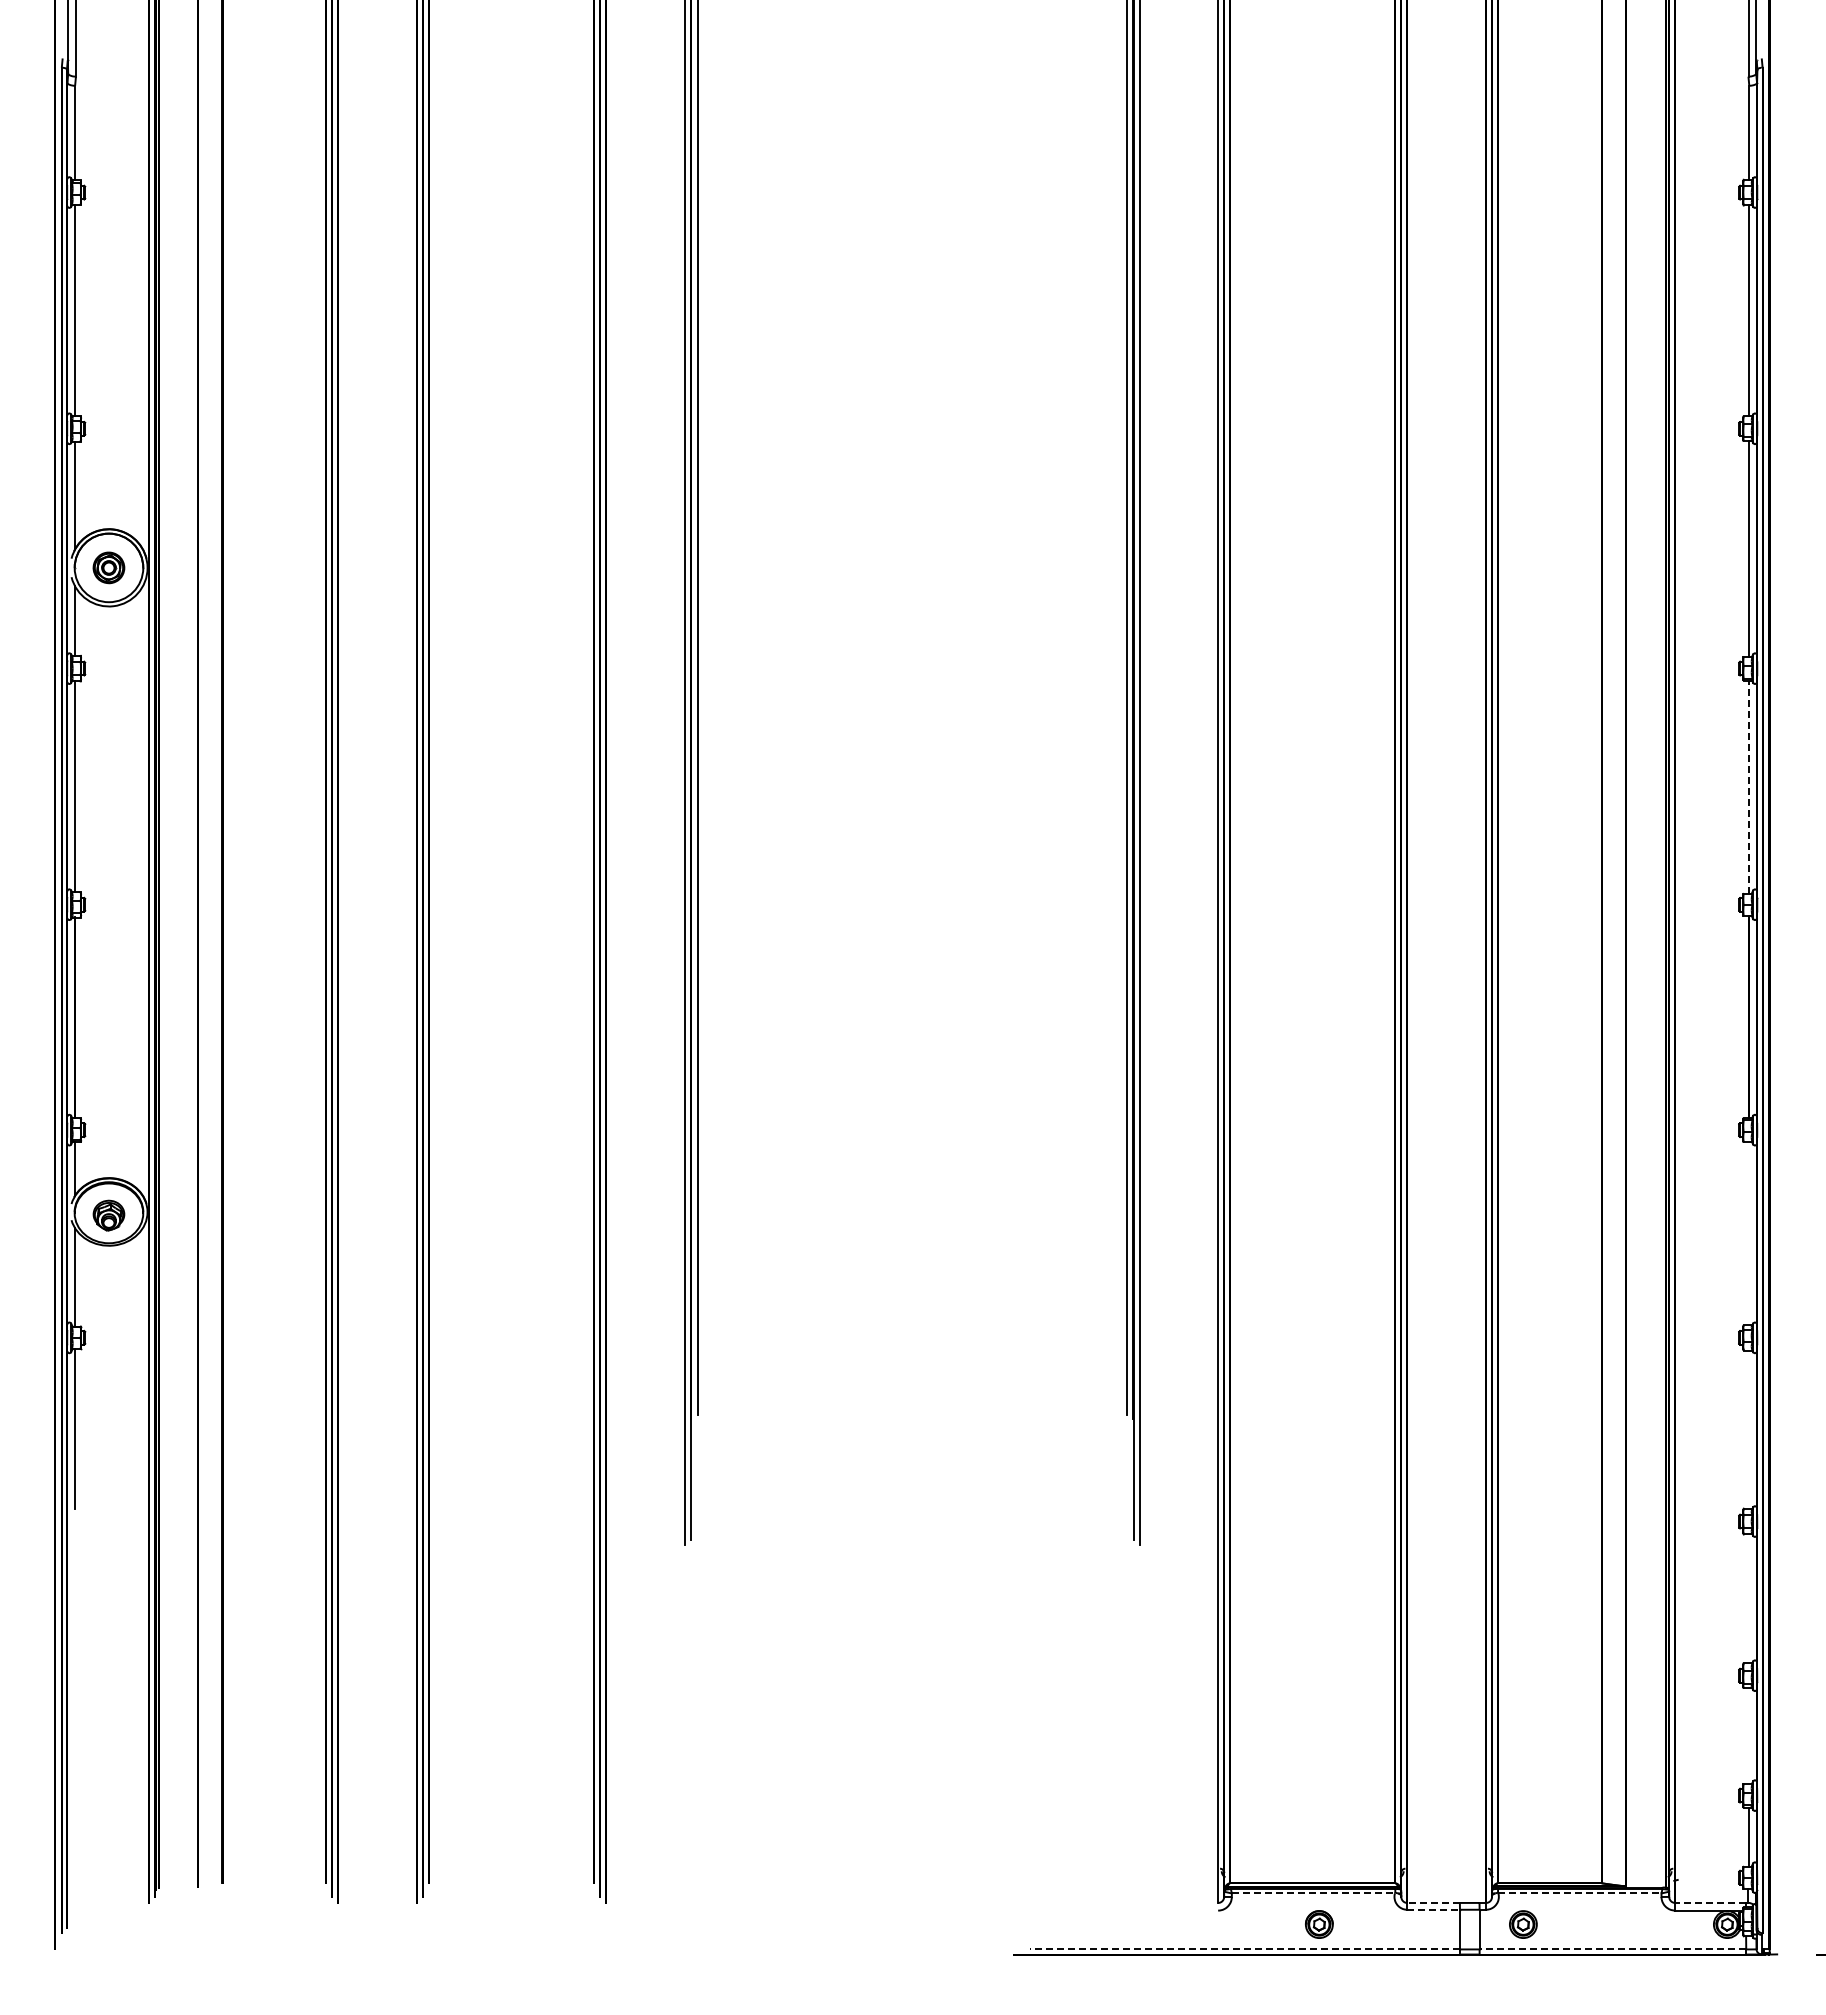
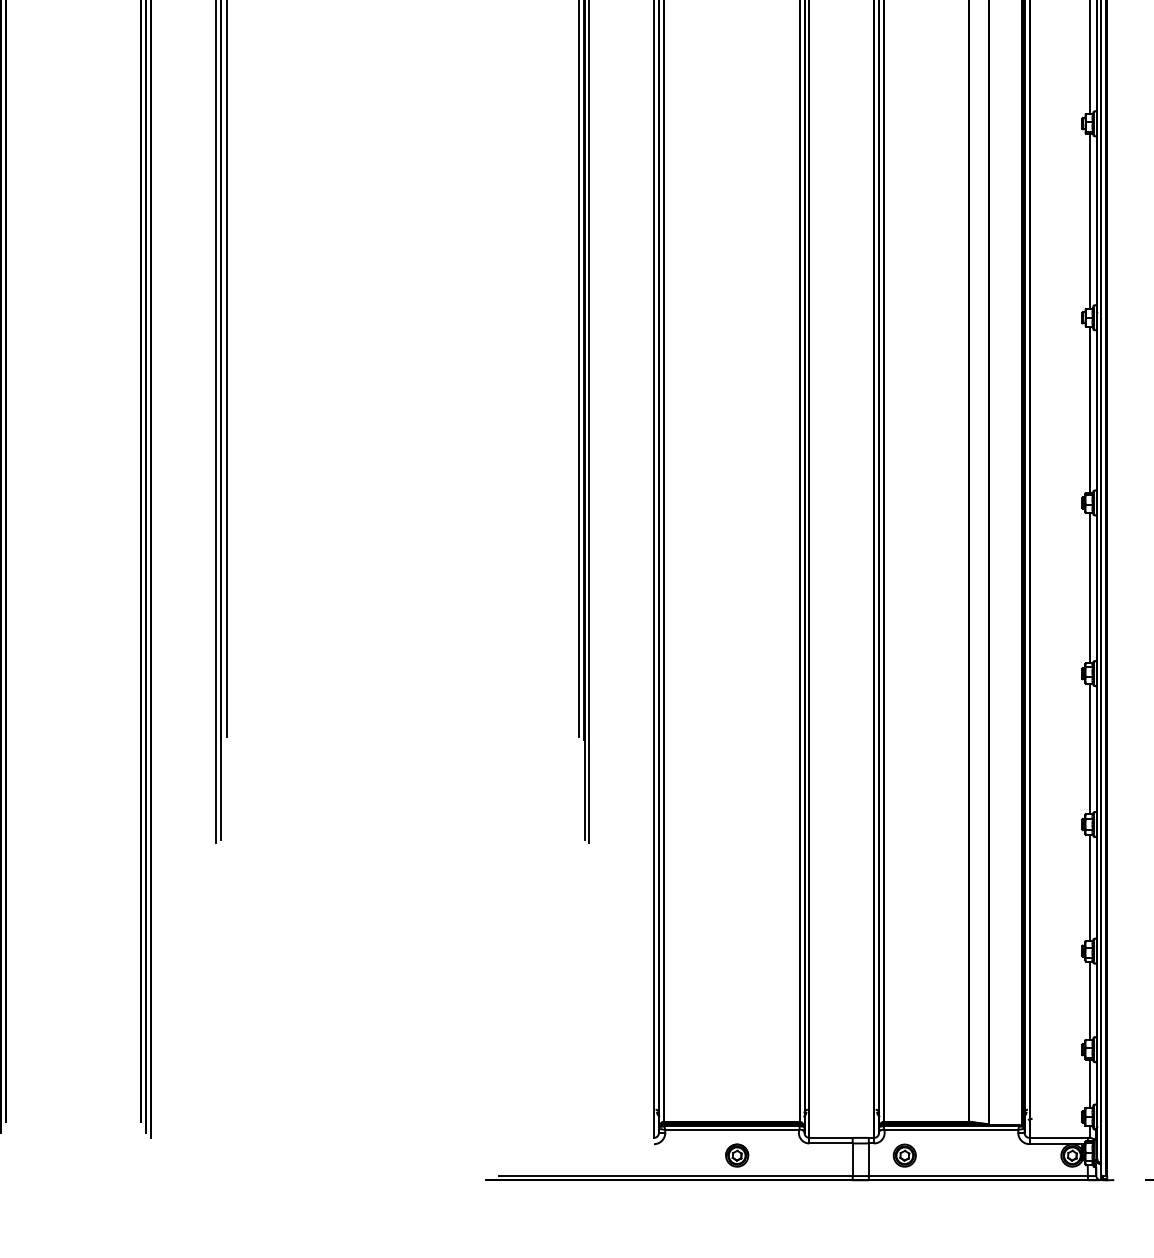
line: (1749, 786) -> (1090, 220), dashed -> solid
line: (1749, 1233) -> (1090, 587), added
line: (1749, 1429) -> (1090, 748), added
line: (1749, 1598) -> (1090, 887), added
line: (1749, 1735) -> (1090, 1000), added
line: (1313, 1893) -> (732, 1130), dashed -> solid
line: (1579, 1893) -> (950, 1130), dashed -> solid
line: (1433, 1902) -> (830, 1137), dashed -> solid
line: (1710, 1902) -> (1058, 1137), dashed -> solid
line: (1434, 1909) -> (831, 1143), dashed -> solid
line: (1244, 1949) -> (675, 1176), dashed -> solid
line: (1612, 1949) -> (978, 1176), dashed -> solid

